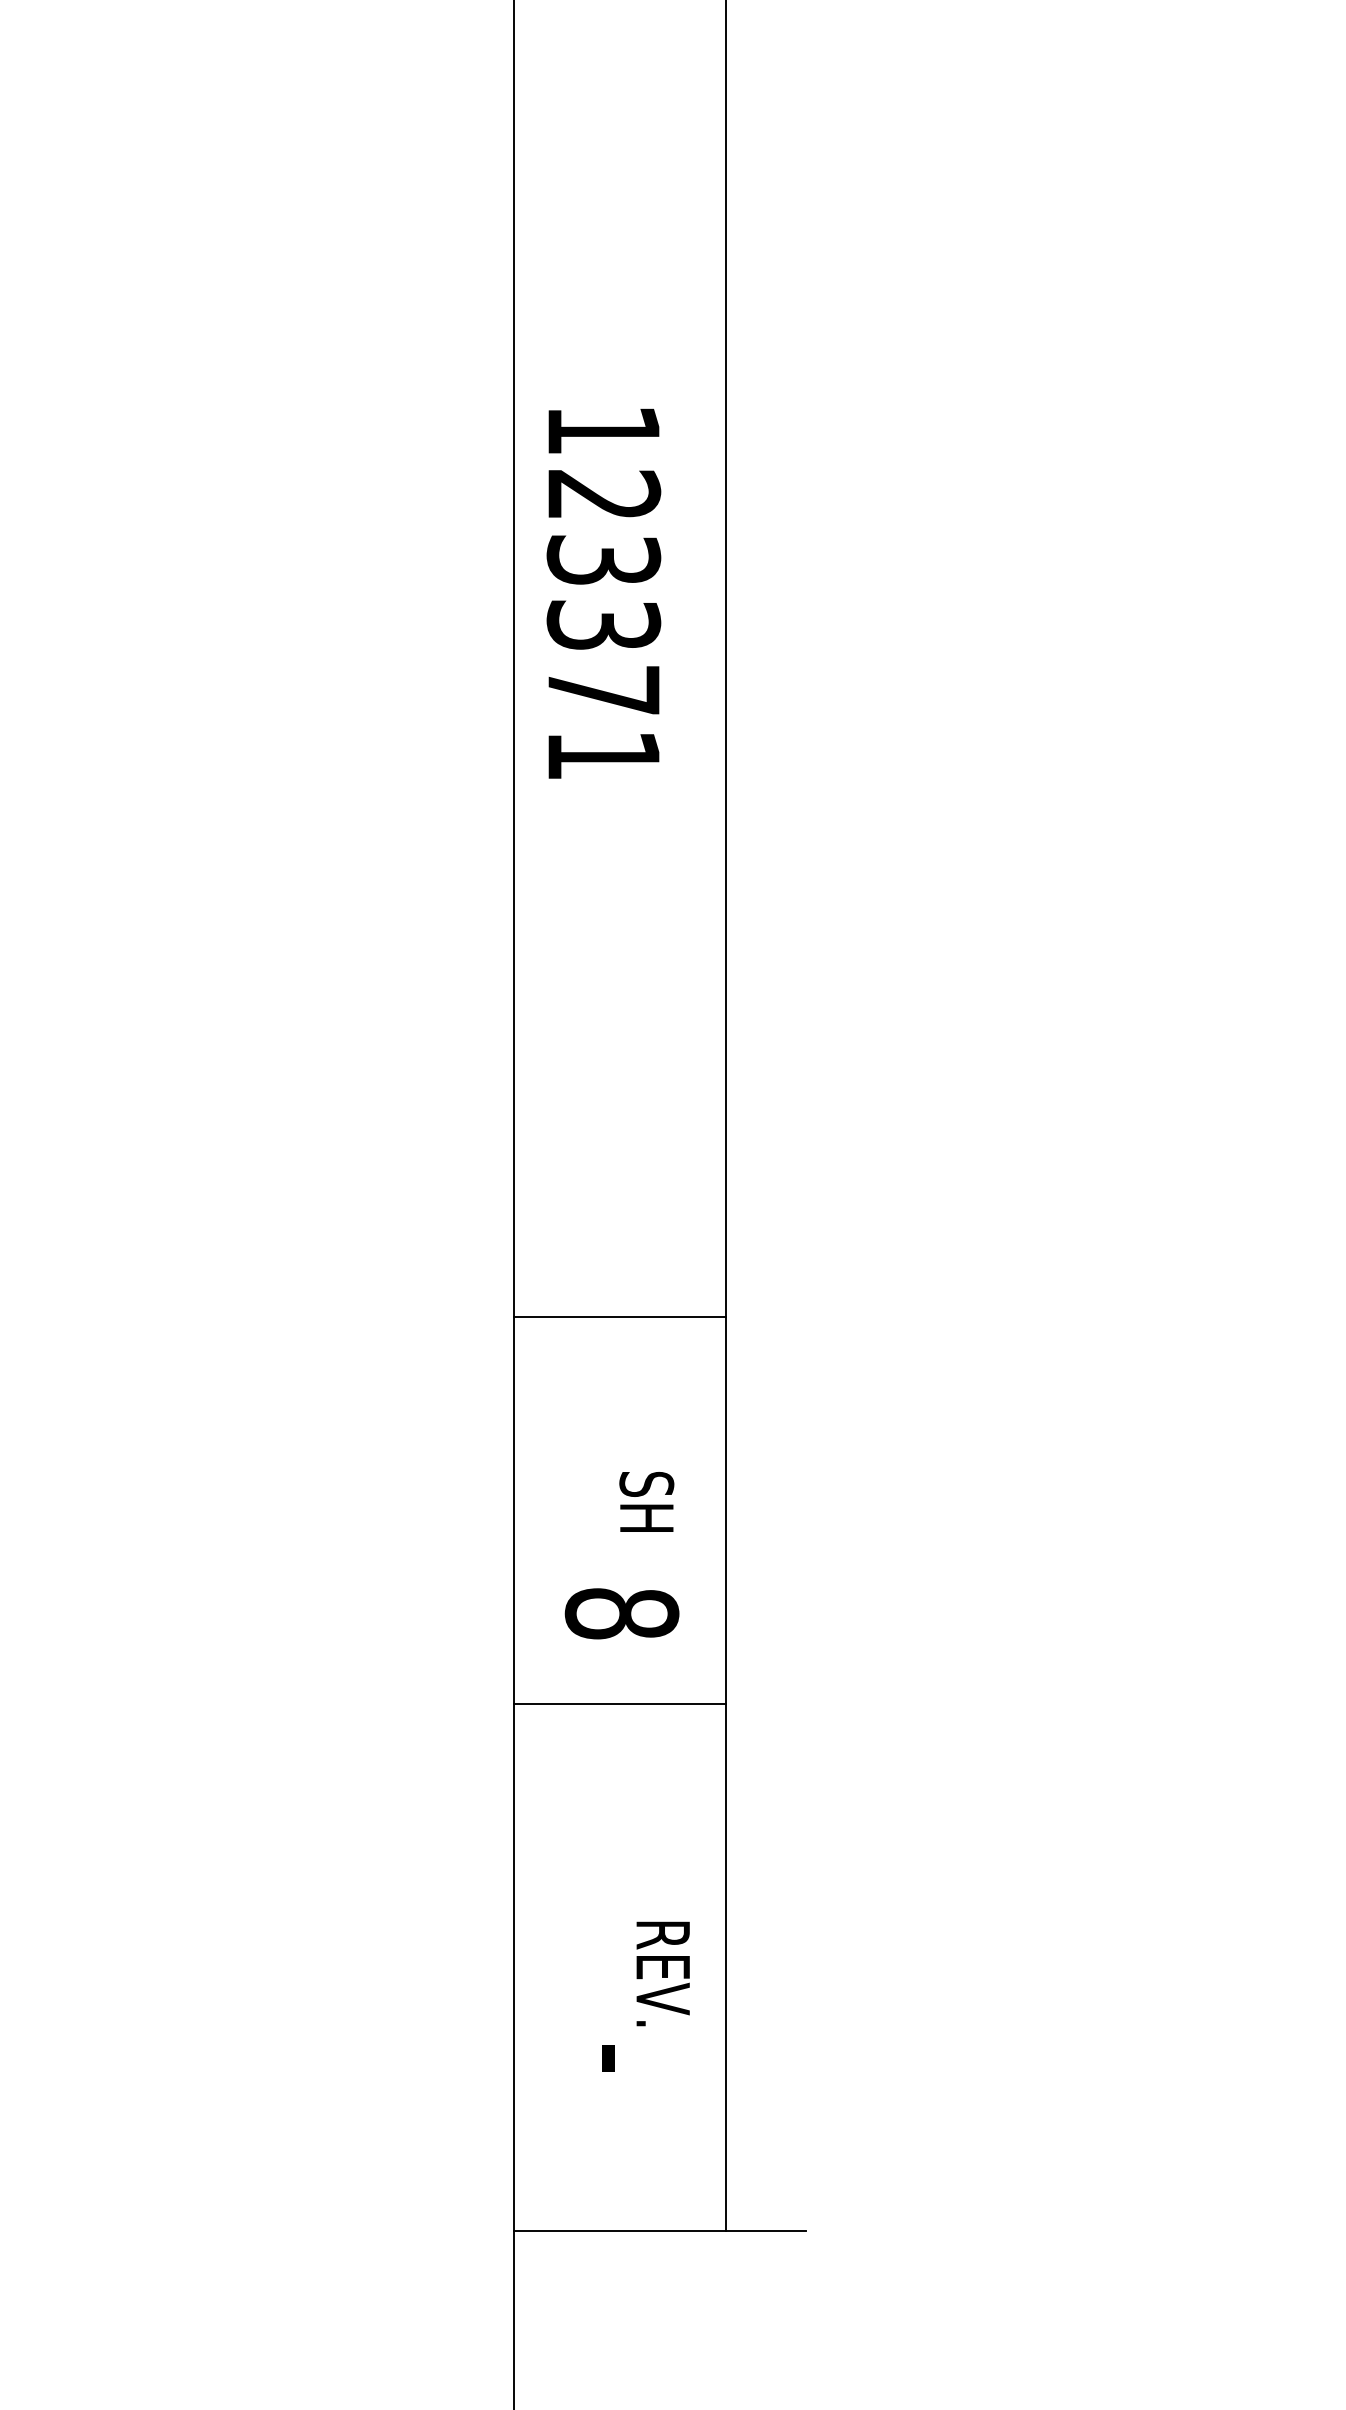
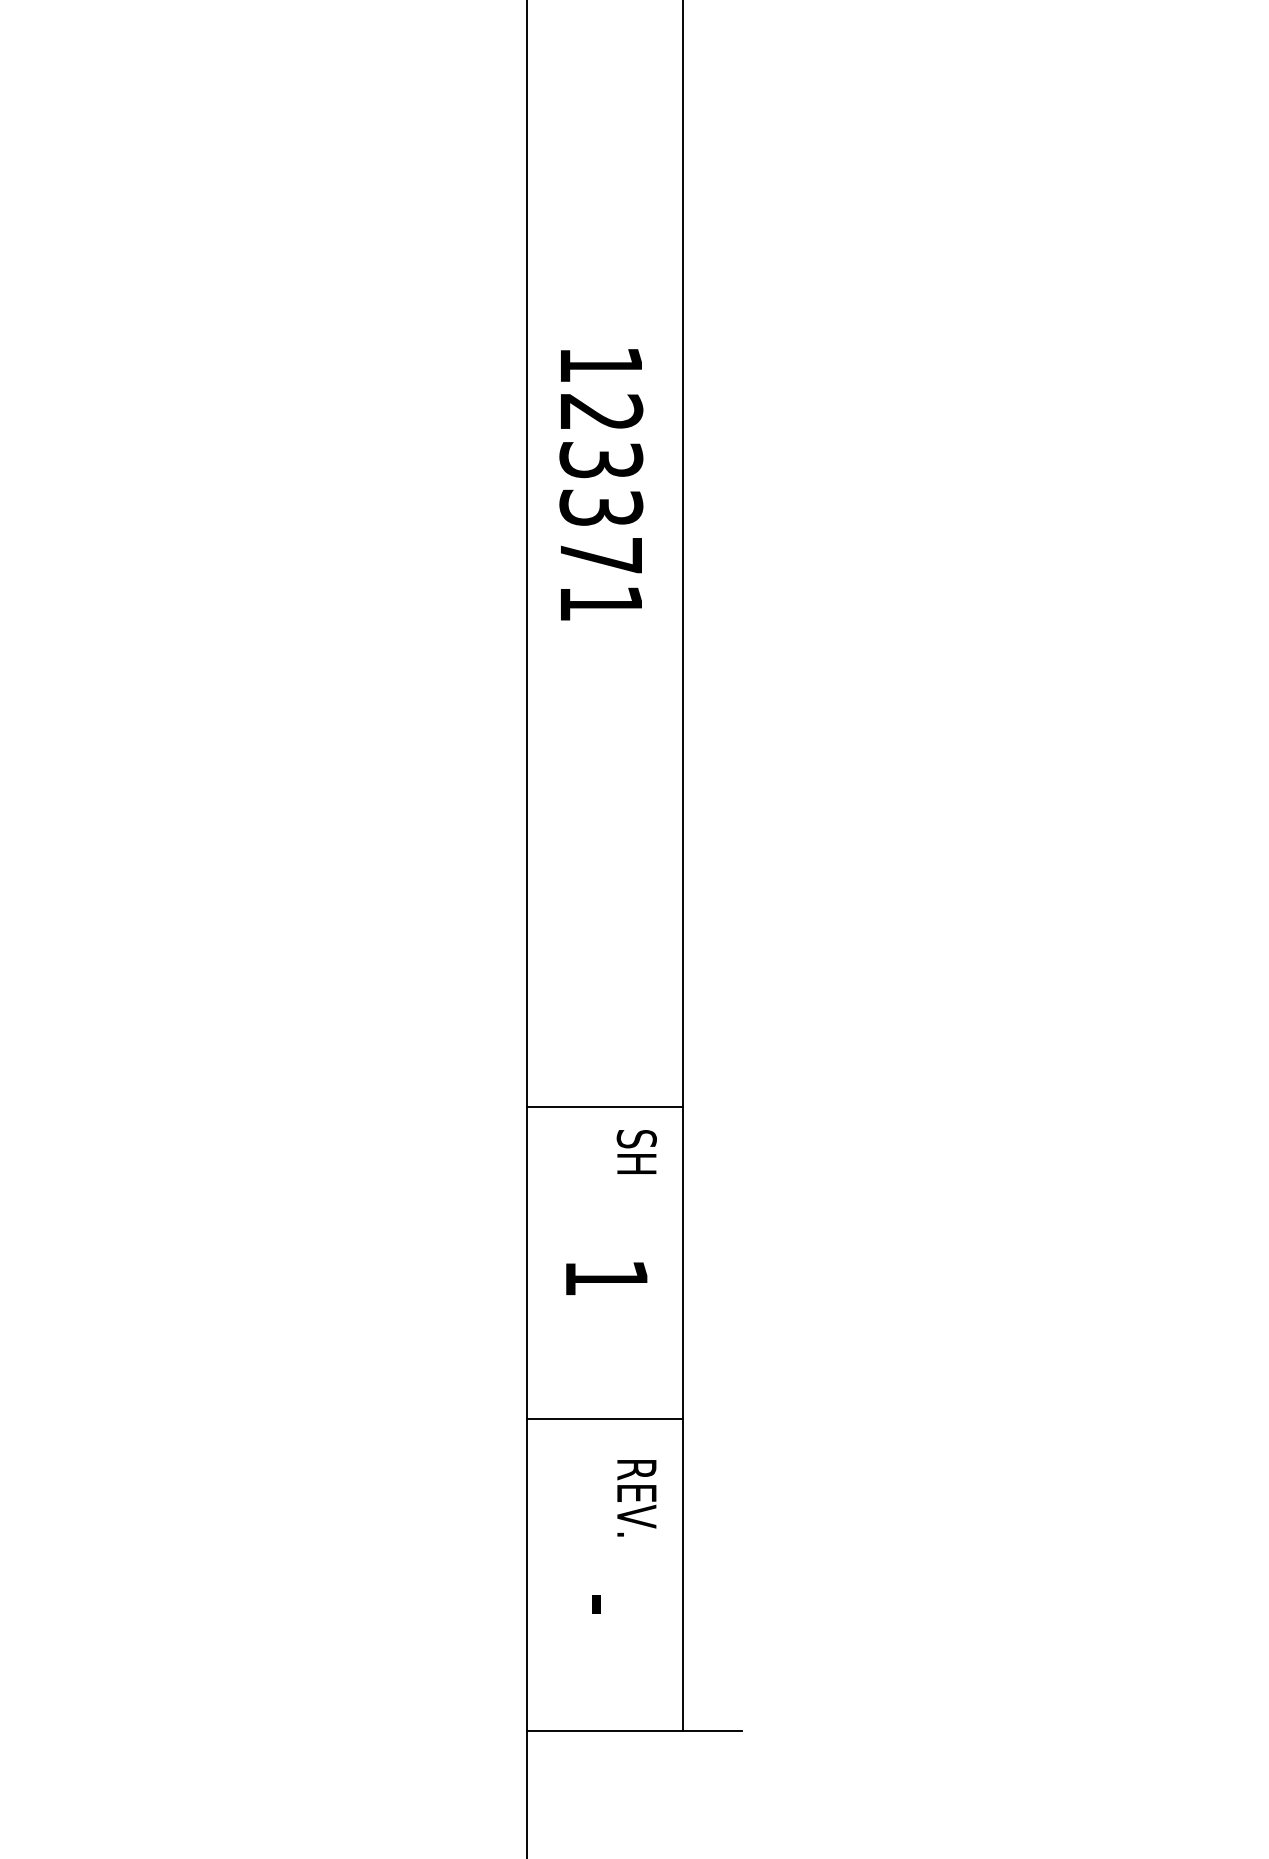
text: (604, 593) -> (601, 484), moved
line: (620, 1317) -> (605, 1107), moved
text: (646, 1501) -> (636, 1151), moved
text: (621, 1613) -> (606, 1277), 8 -> 1
line: (620, 1704) -> (605, 1419), moved
text: (662, 1974) -> (636, 1498), moved

